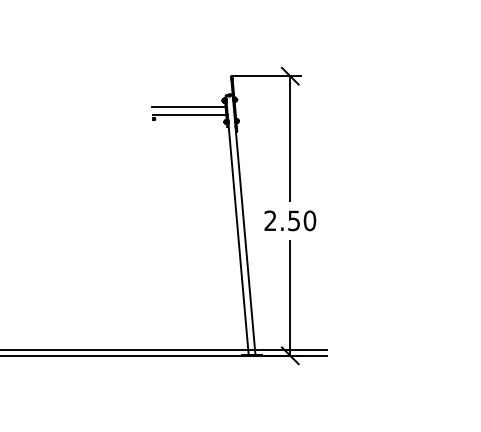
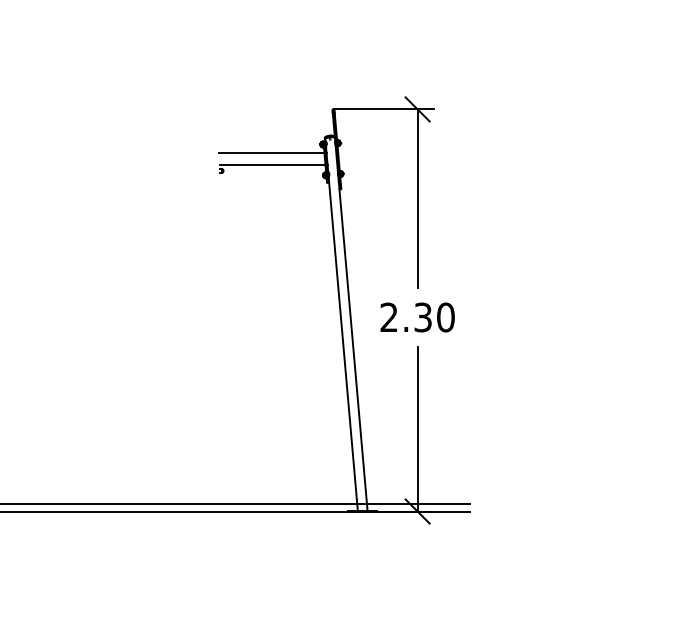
text: (294, 220) -> (423, 316), 2.50 -> 2.30

